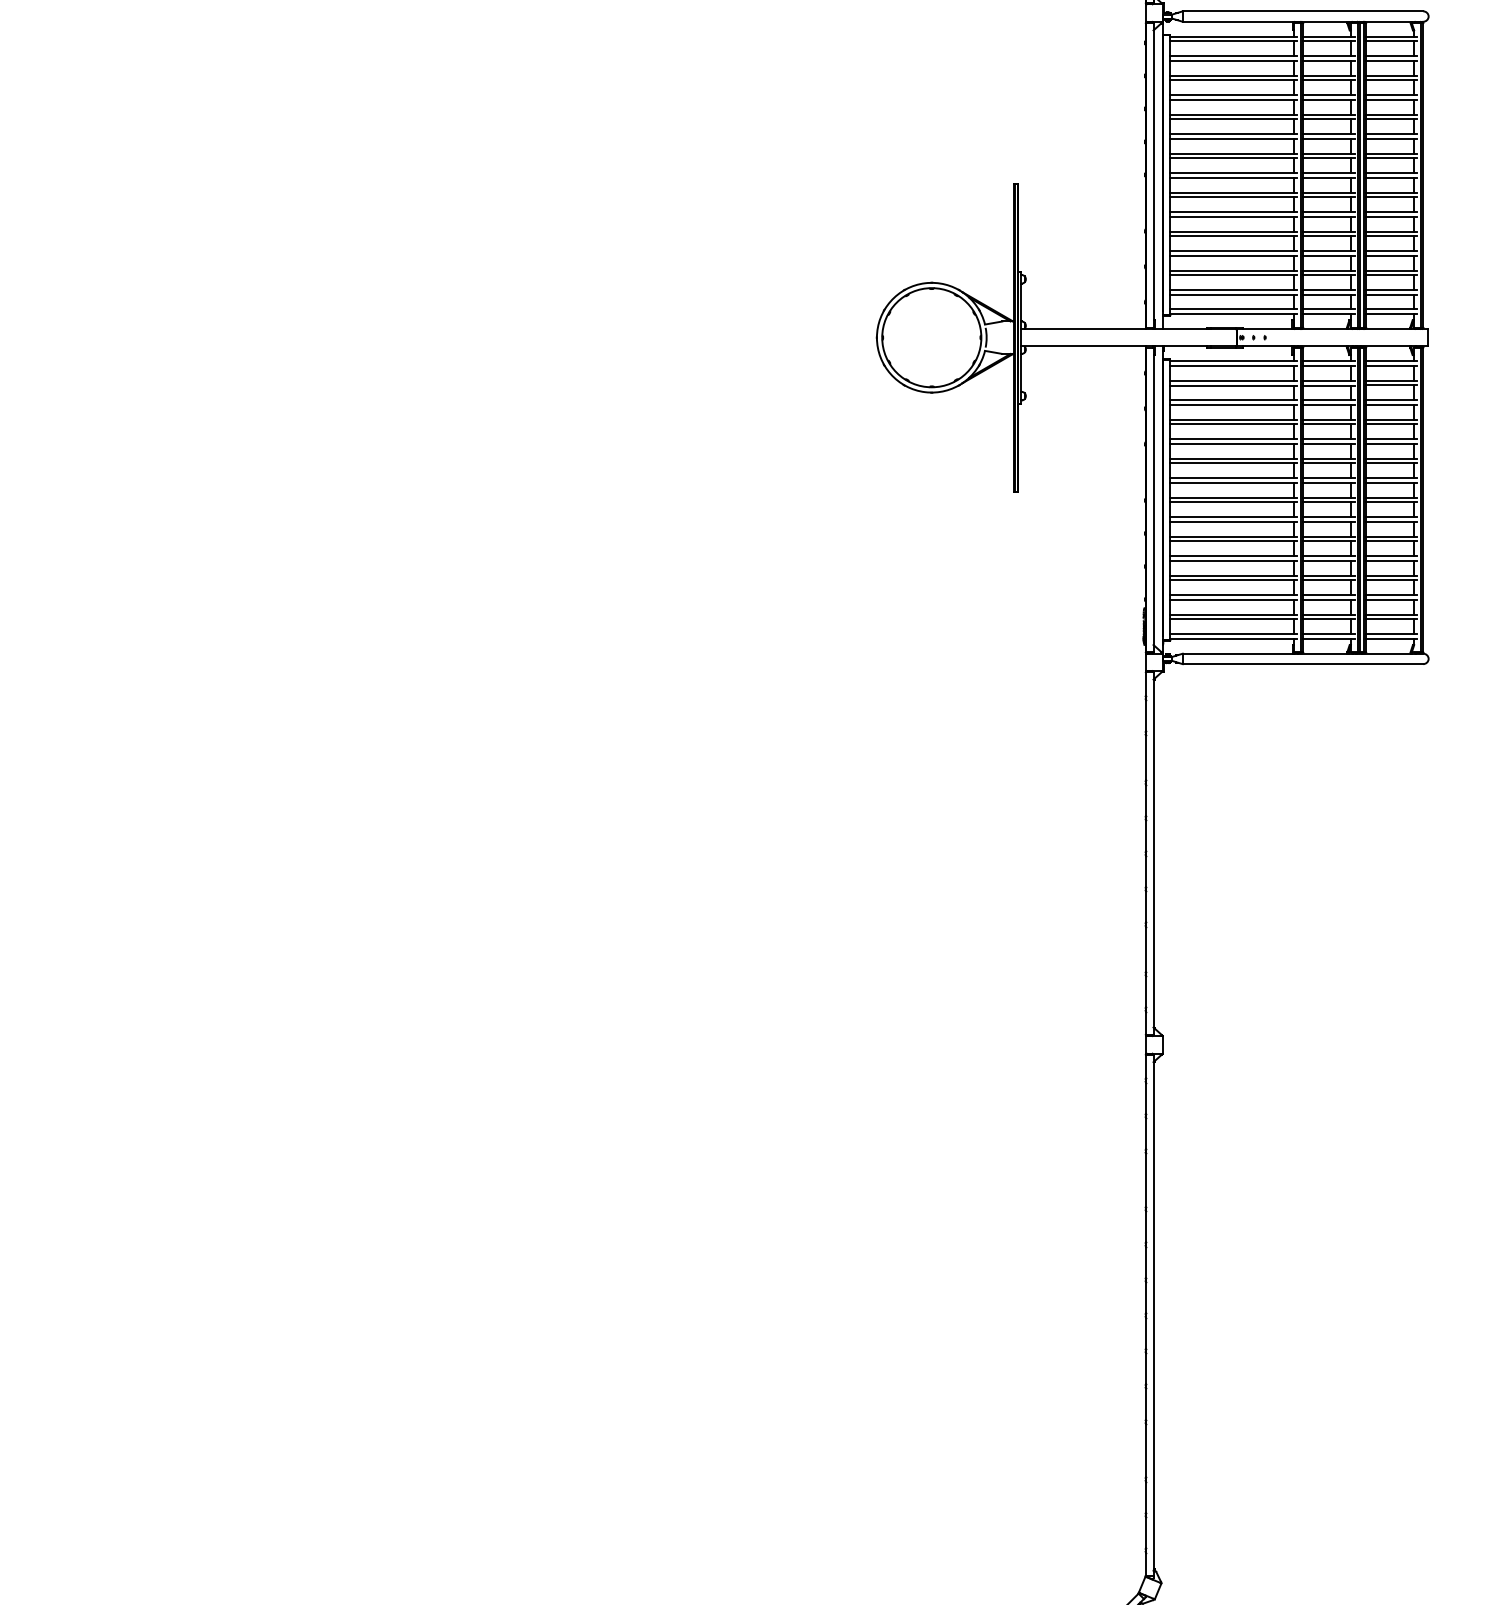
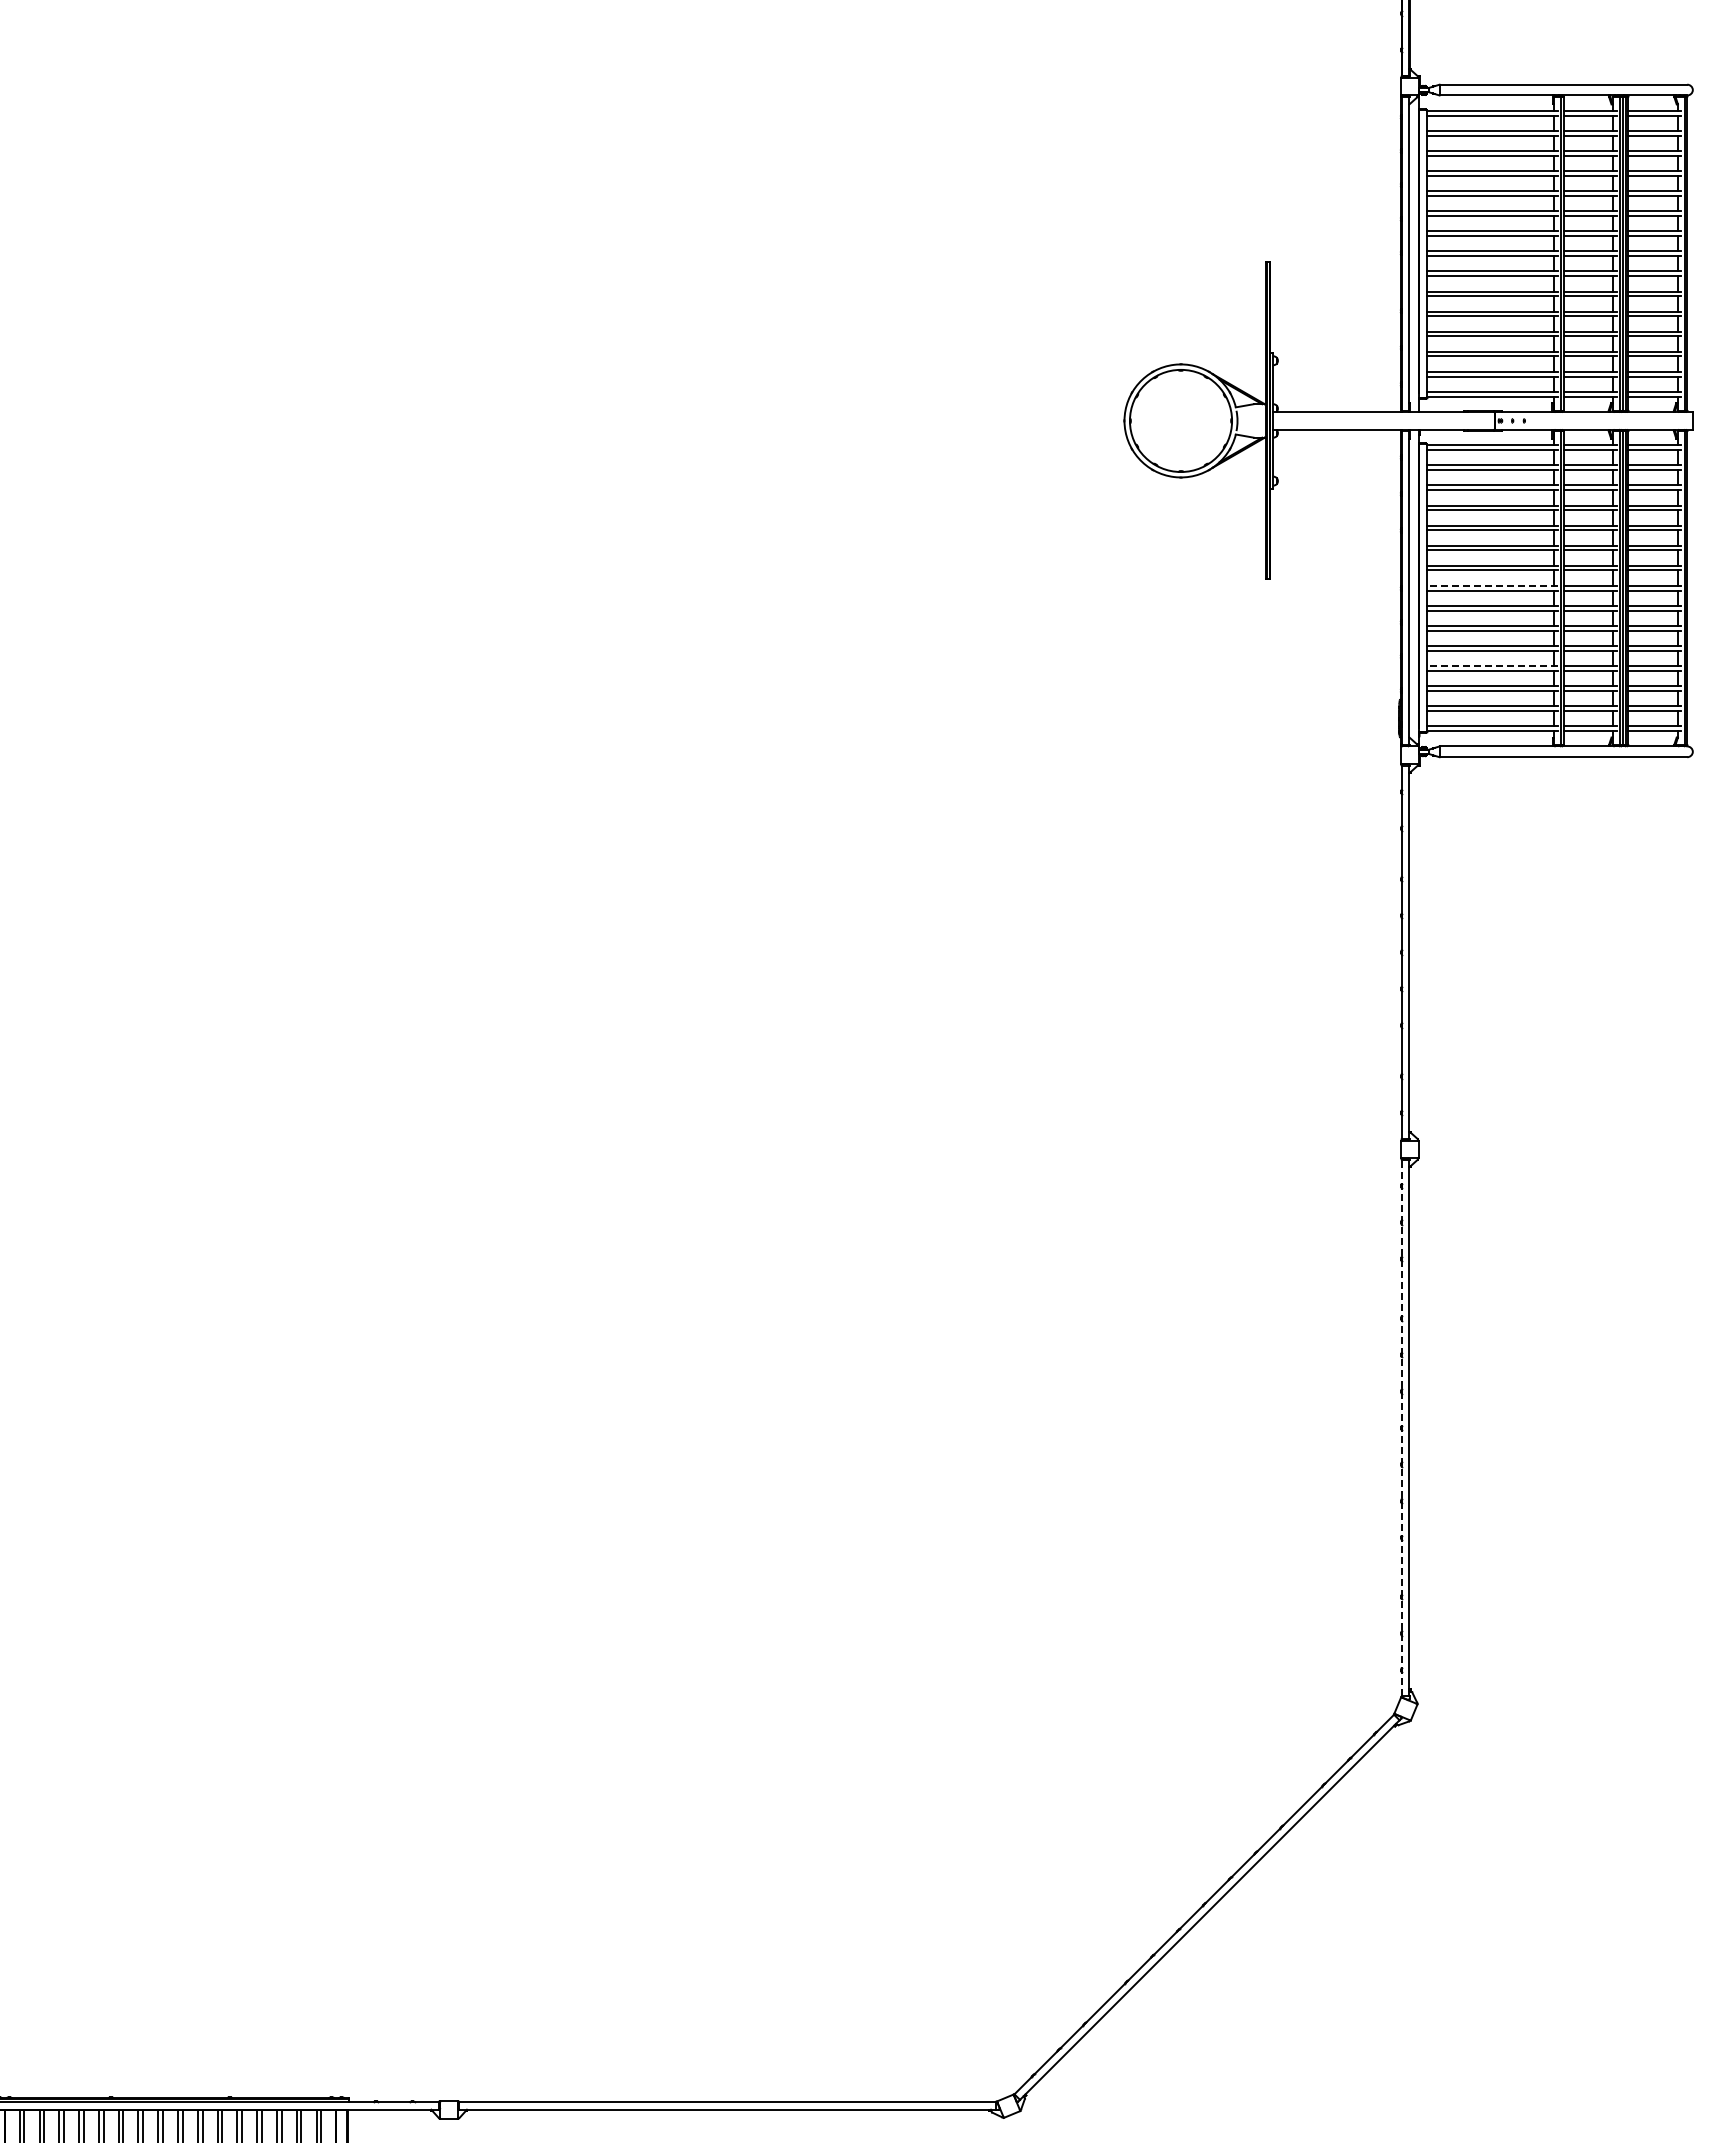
line: (1233, 497) -> (1491, 585), solid -> dashed
line: (1233, 576) -> (1491, 666), solid -> dashed
line: (1145, 1314) -> (1401, 1427), solid -> dashed

